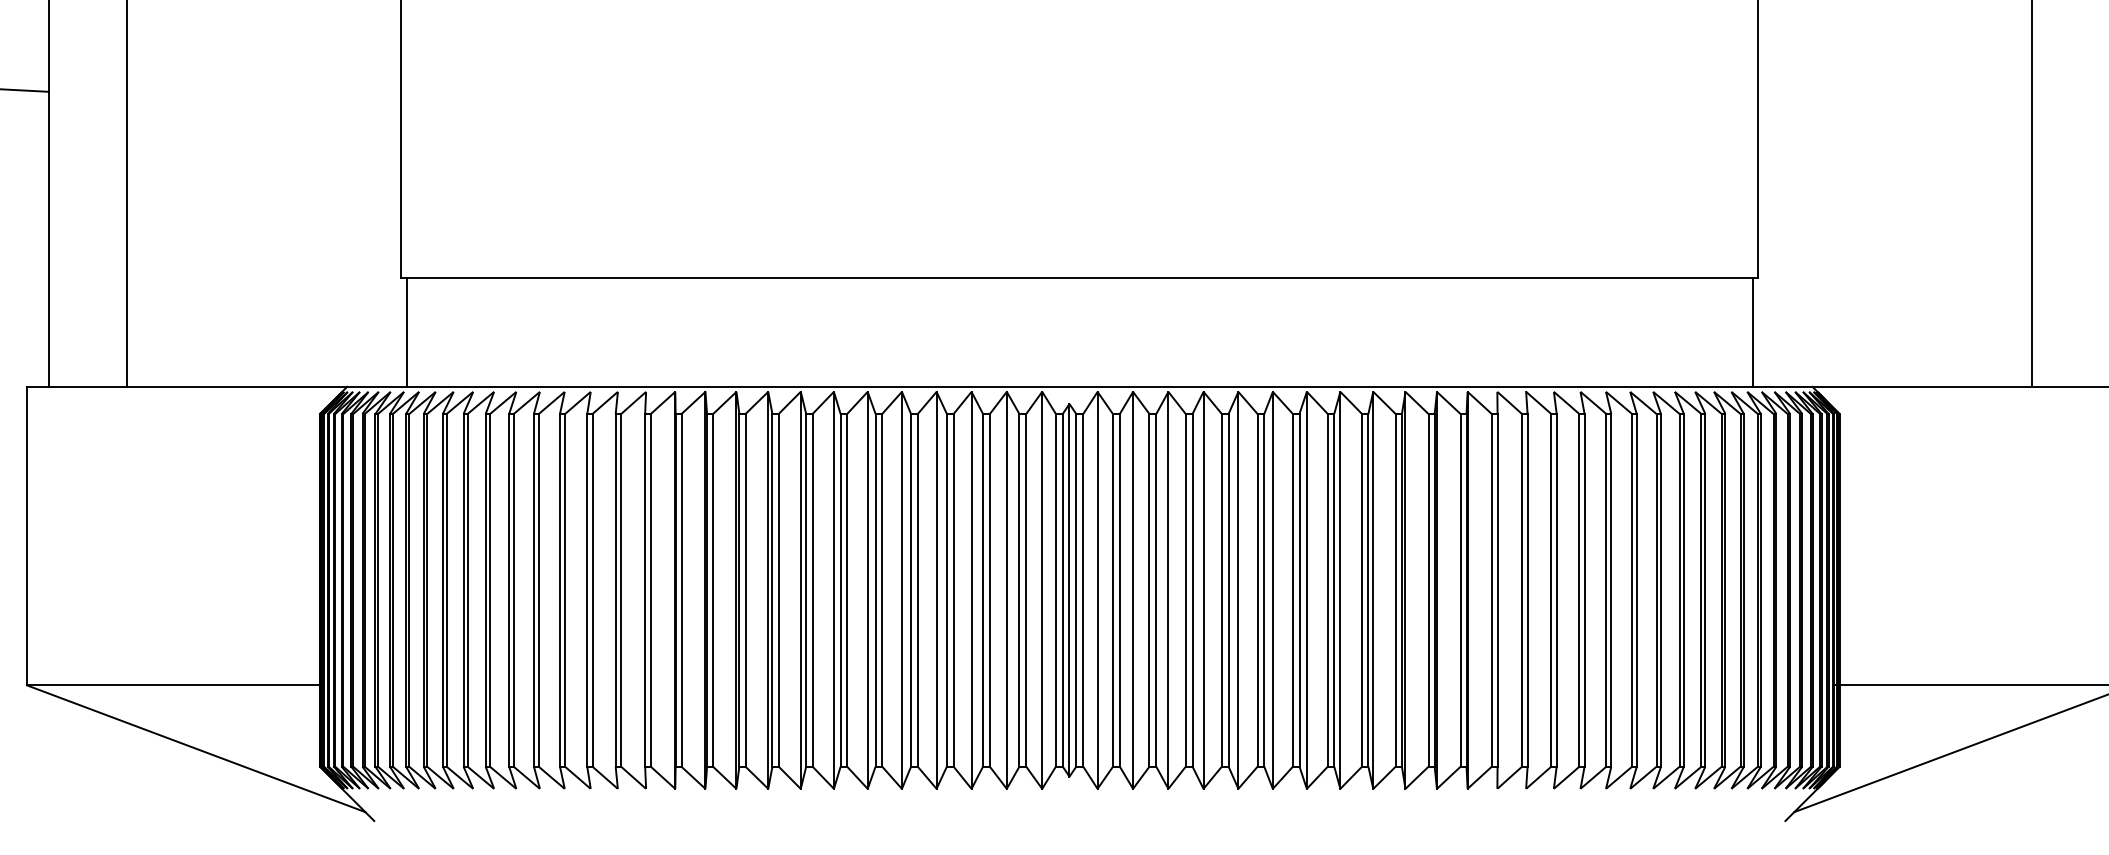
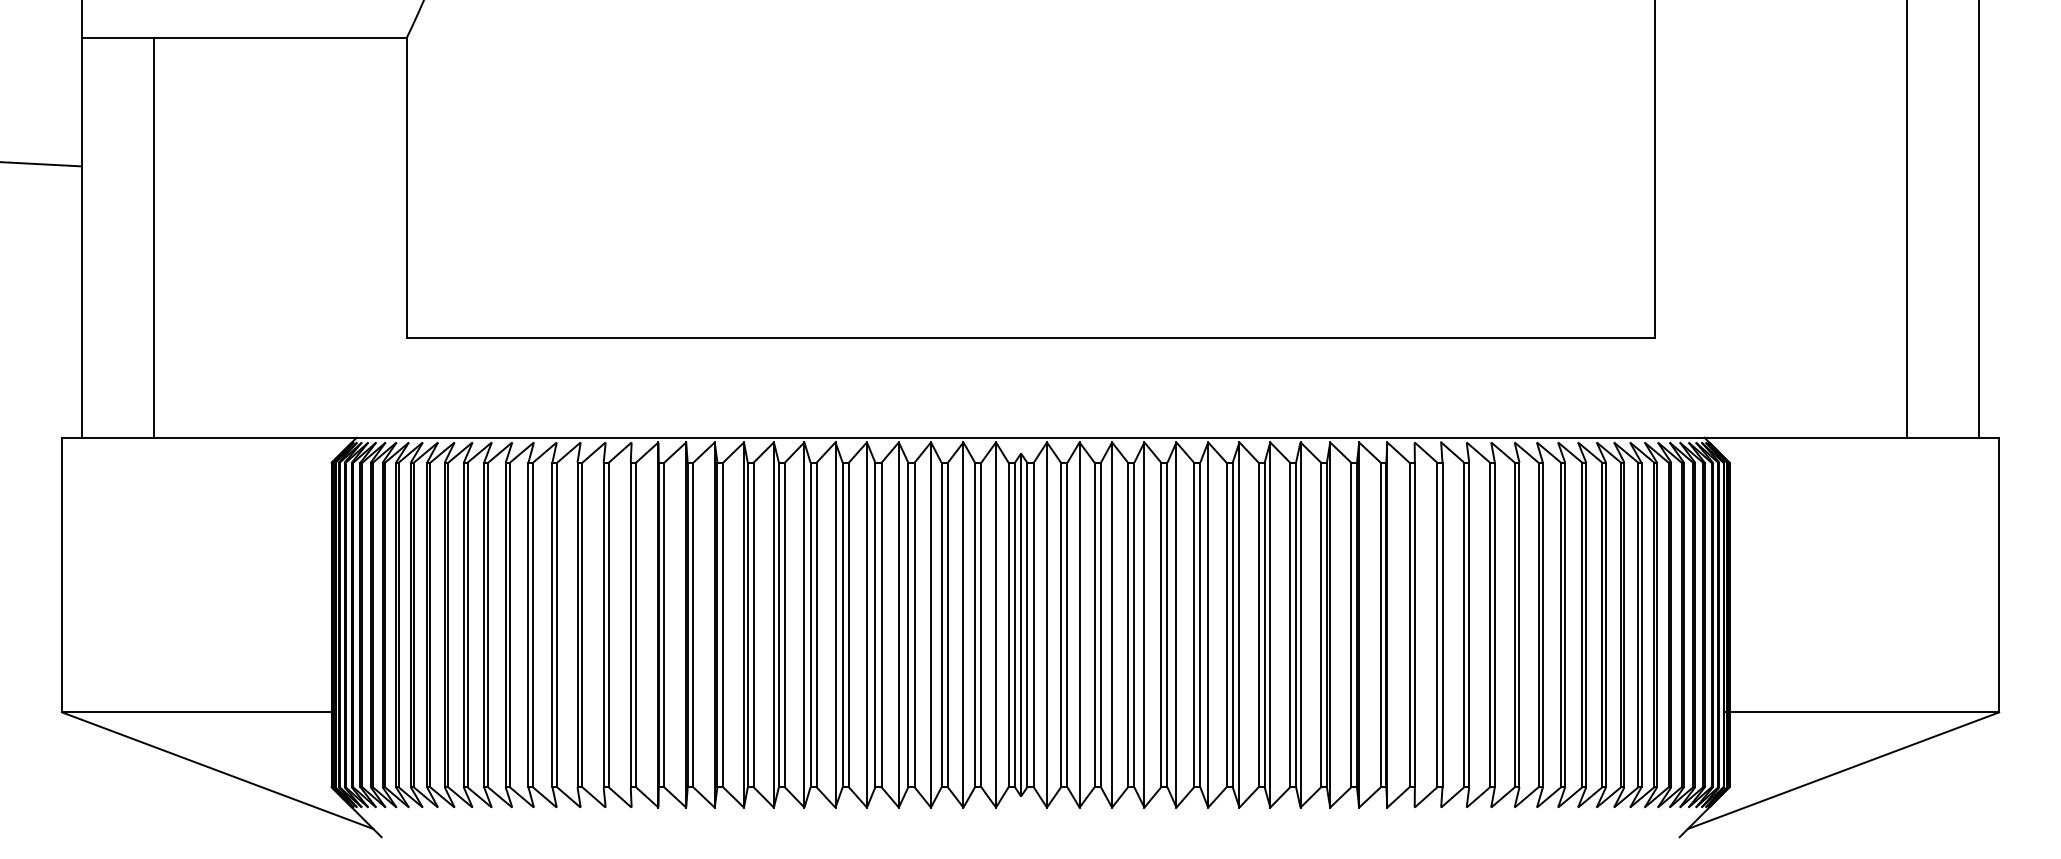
line: (406, 332) -> (411, 387), removed
line: (1752, 332) -> (1649, 387), removed

